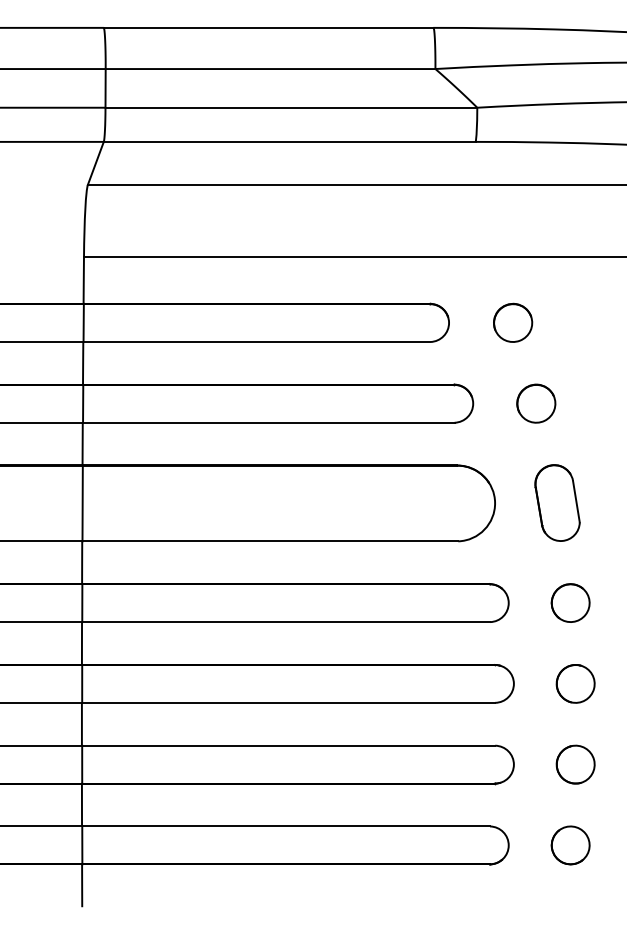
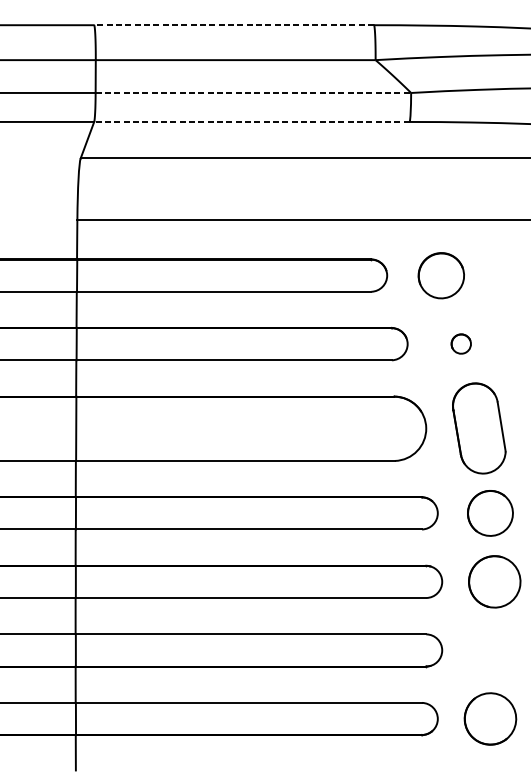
line: (268, 27) -> (233, 24), solid -> dashed
line: (291, 107) -> (253, 92), solid -> dashed
line: (289, 141) -> (251, 121), solid -> dashed
part: (513, 322) -> (441, 275), size x1.4
part: (536, 403) -> (461, 343), size x0.6
part: (557, 502) -> (479, 427), size x1.4
part: (570, 602) -> (490, 512), size x1.4
part: (575, 683) -> (494, 581), size x1.6
part: (575, 764) -> (494, 650), removed
part: (570, 845) -> (490, 719), size x1.6

